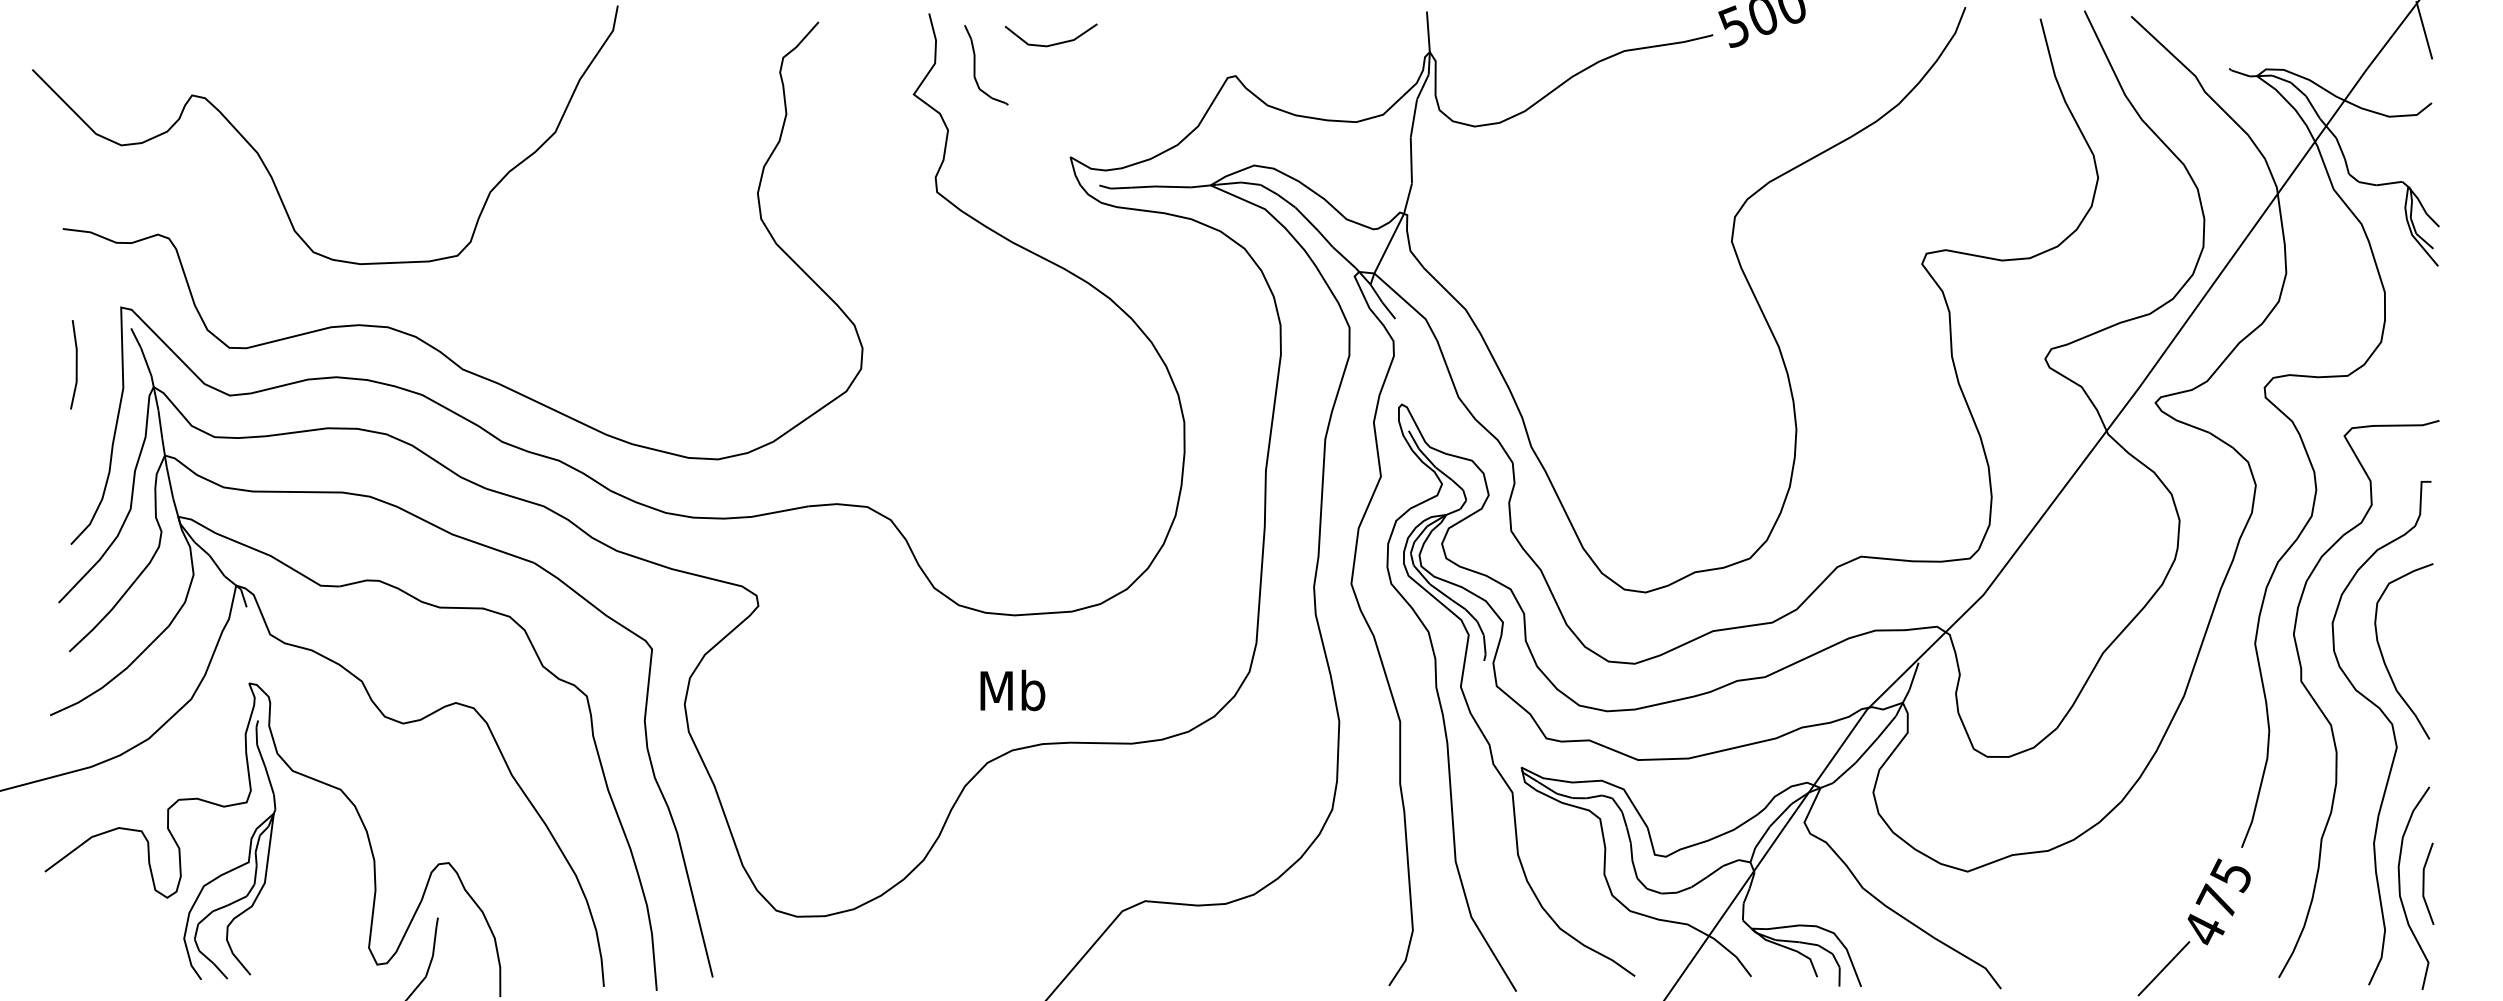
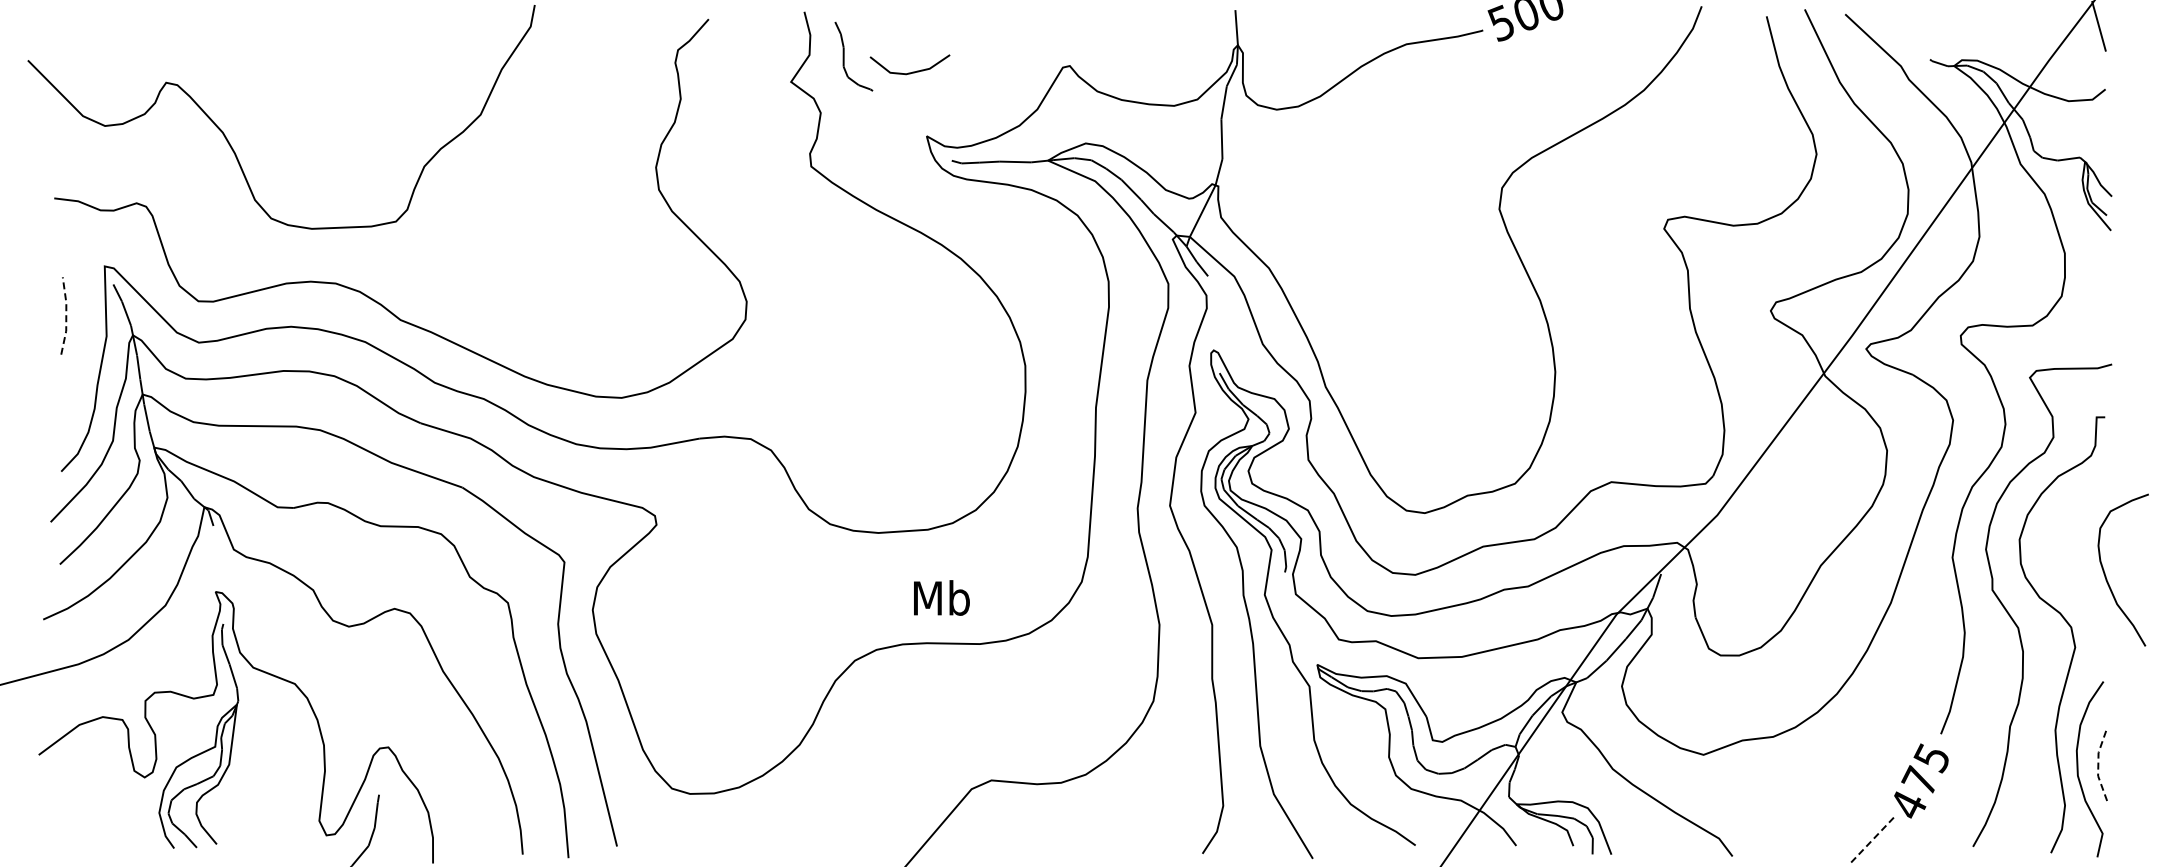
line: (1054, 43) -> (912, 71), moved
line: (76, 365) -> (66, 316), solid -> dashed
curve: (2383, 655) -> (2105, 573), moved
text: (1012, 689) -> (941, 597), moved
line: (2423, 883) -> (2098, 765), solid -> dashed
line: (2163, 968) -> (1873, 838), solid -> dashed

